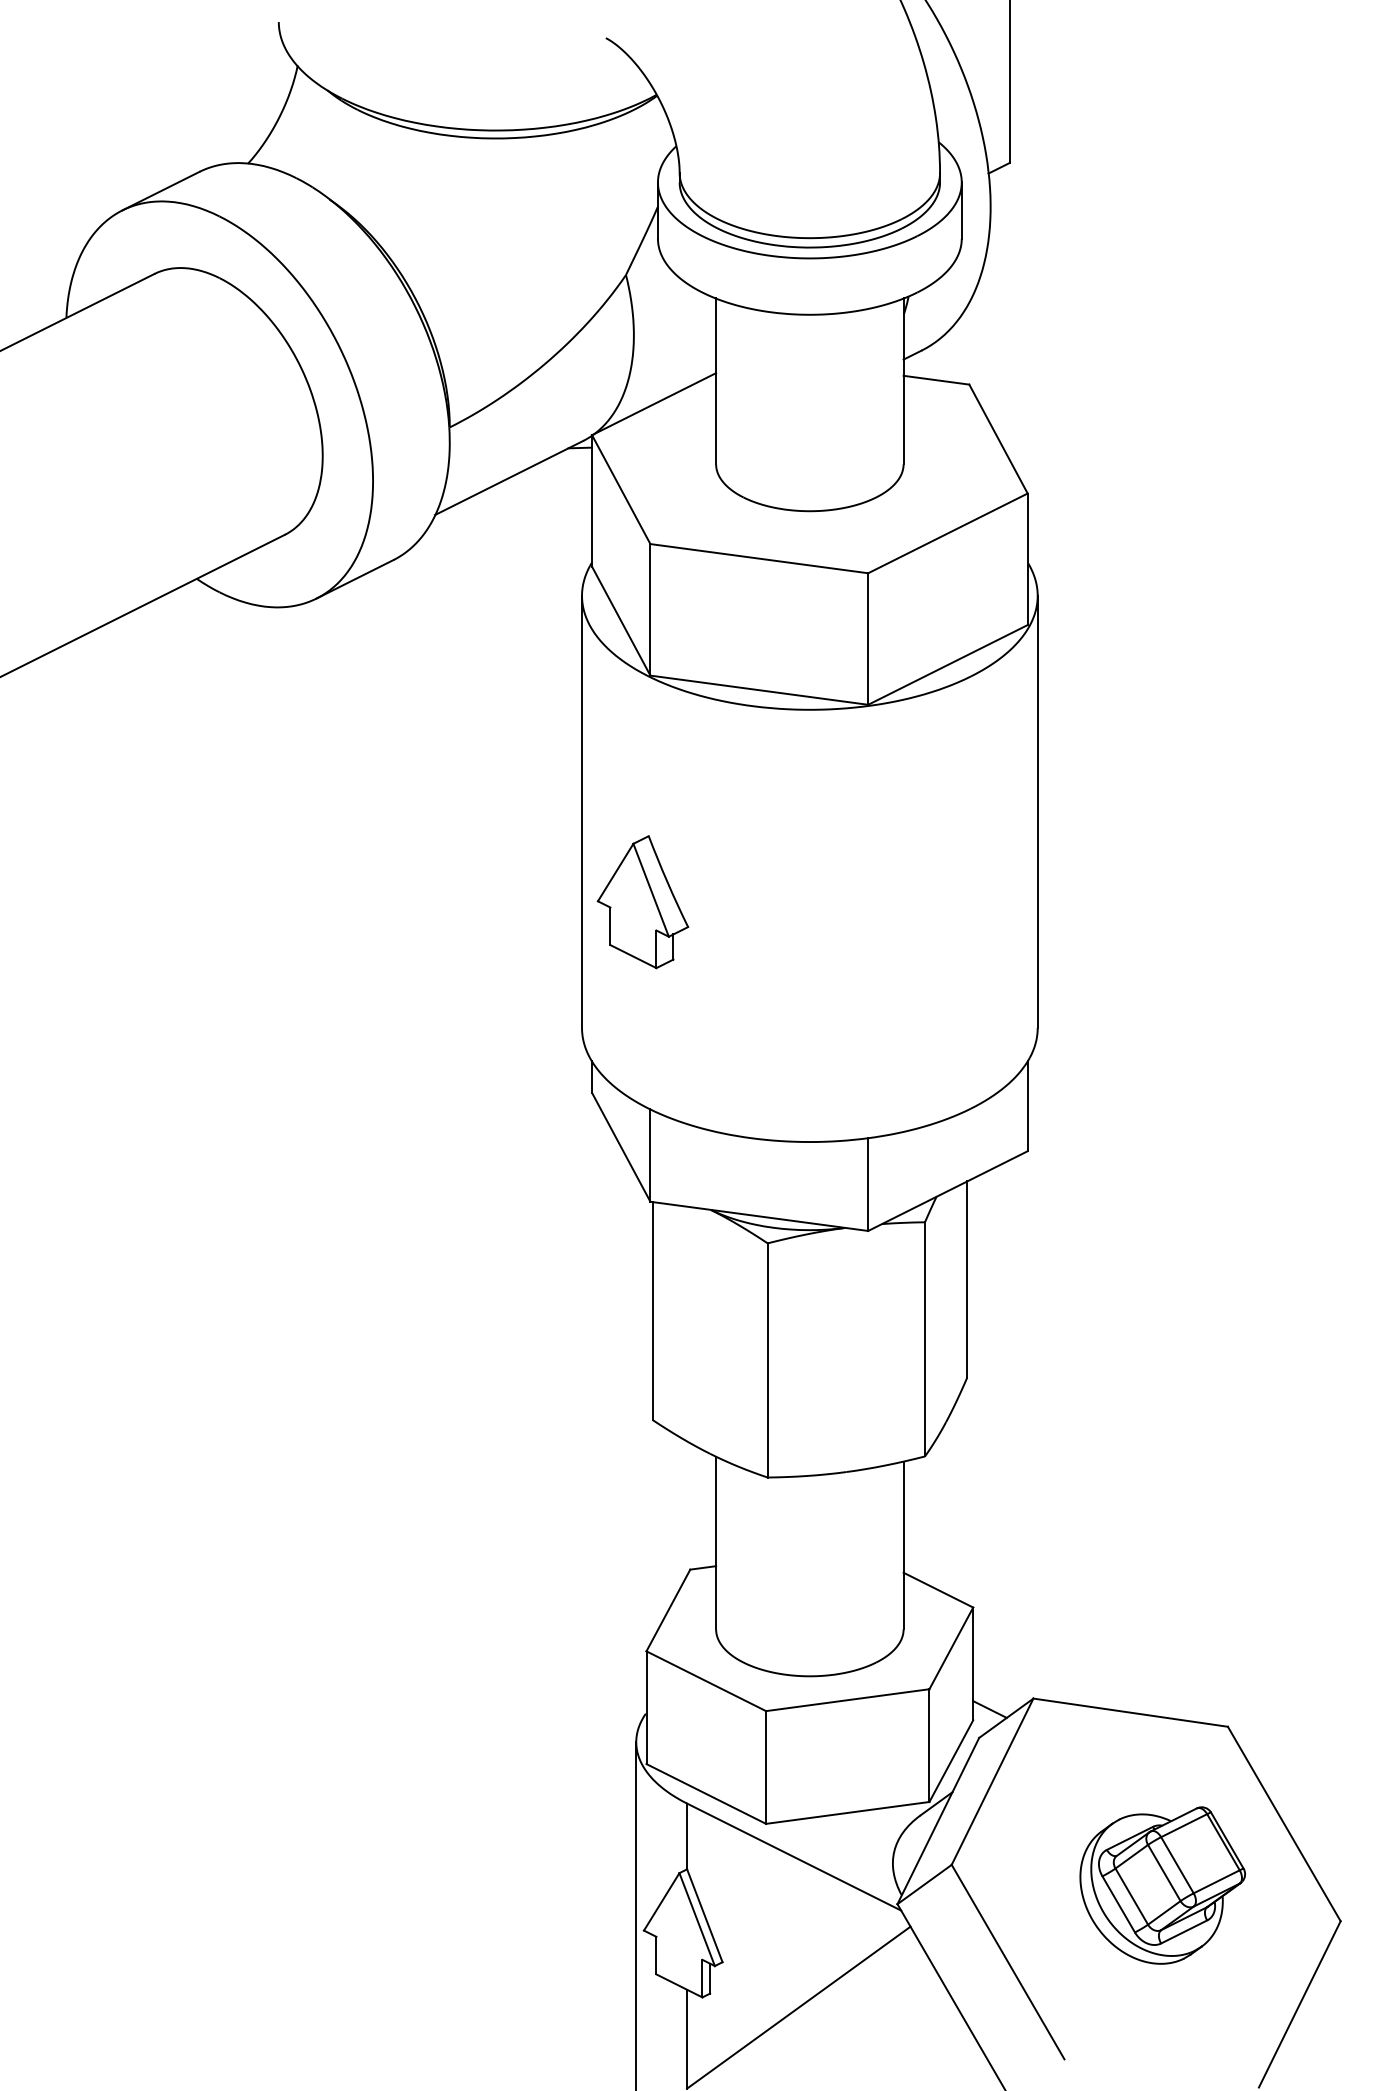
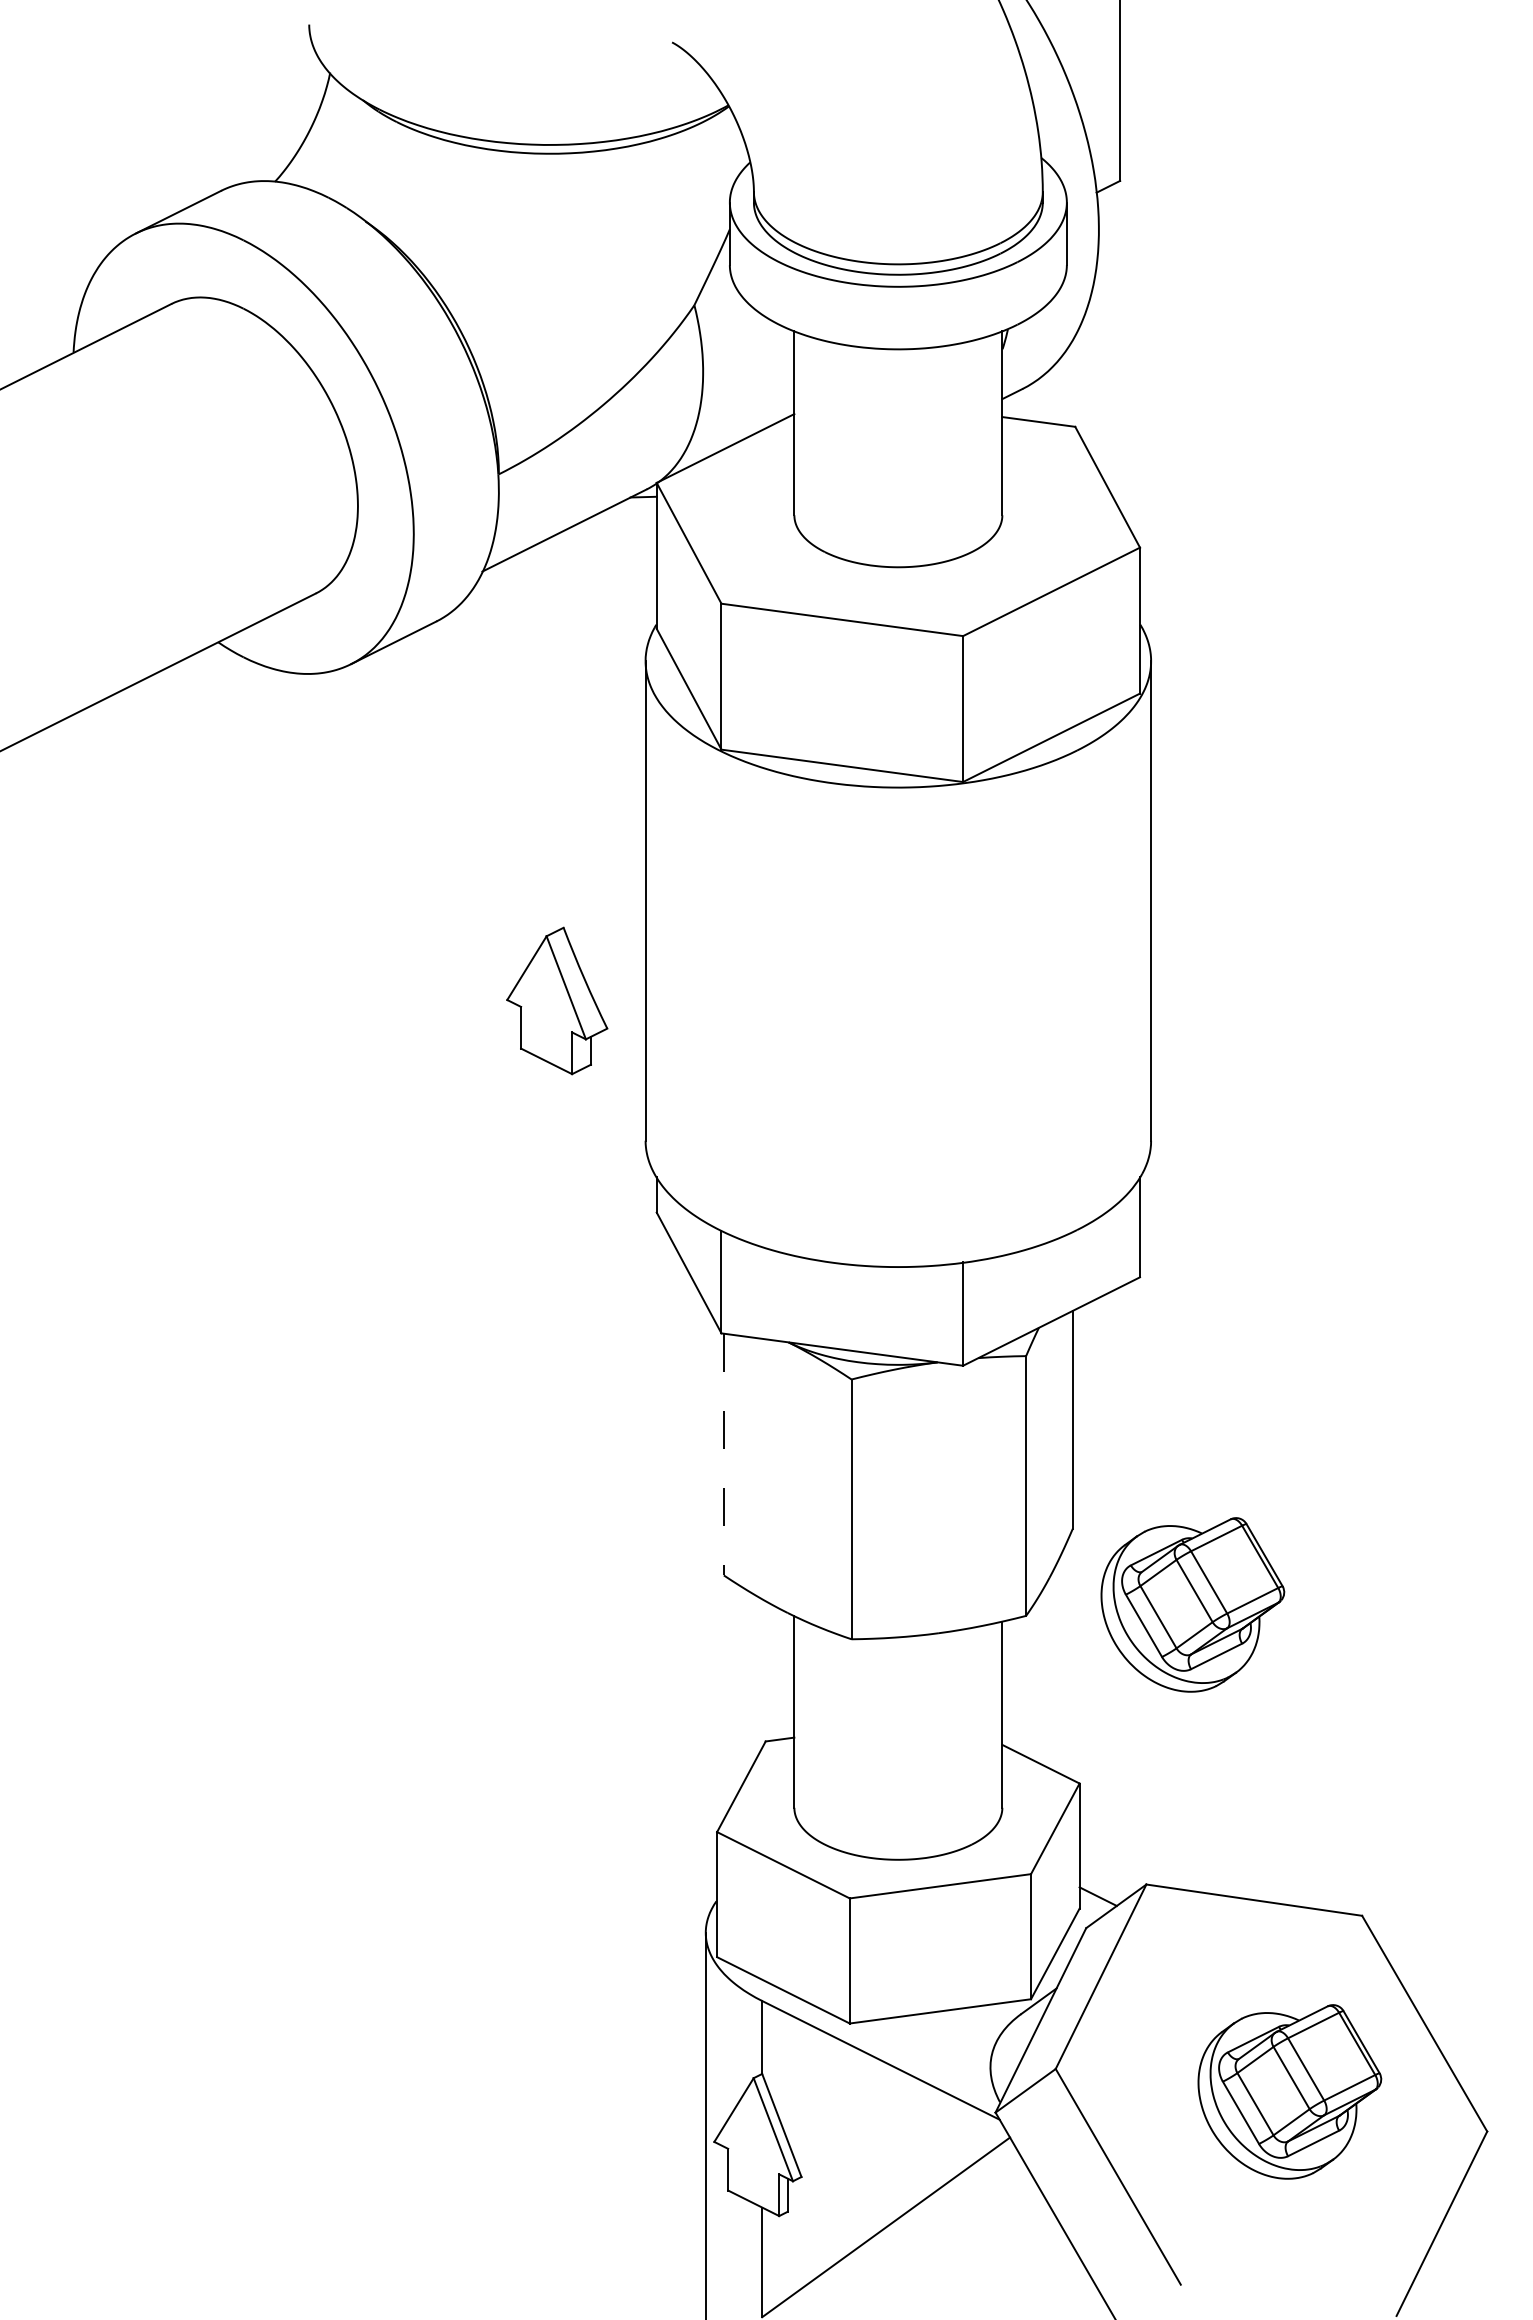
part: (643, 901) -> (557, 1000), moved
line: (652, 1310) -> (723, 1454), solid -> dashed
part: (1074, 1446) -> (1192, 1604), added

